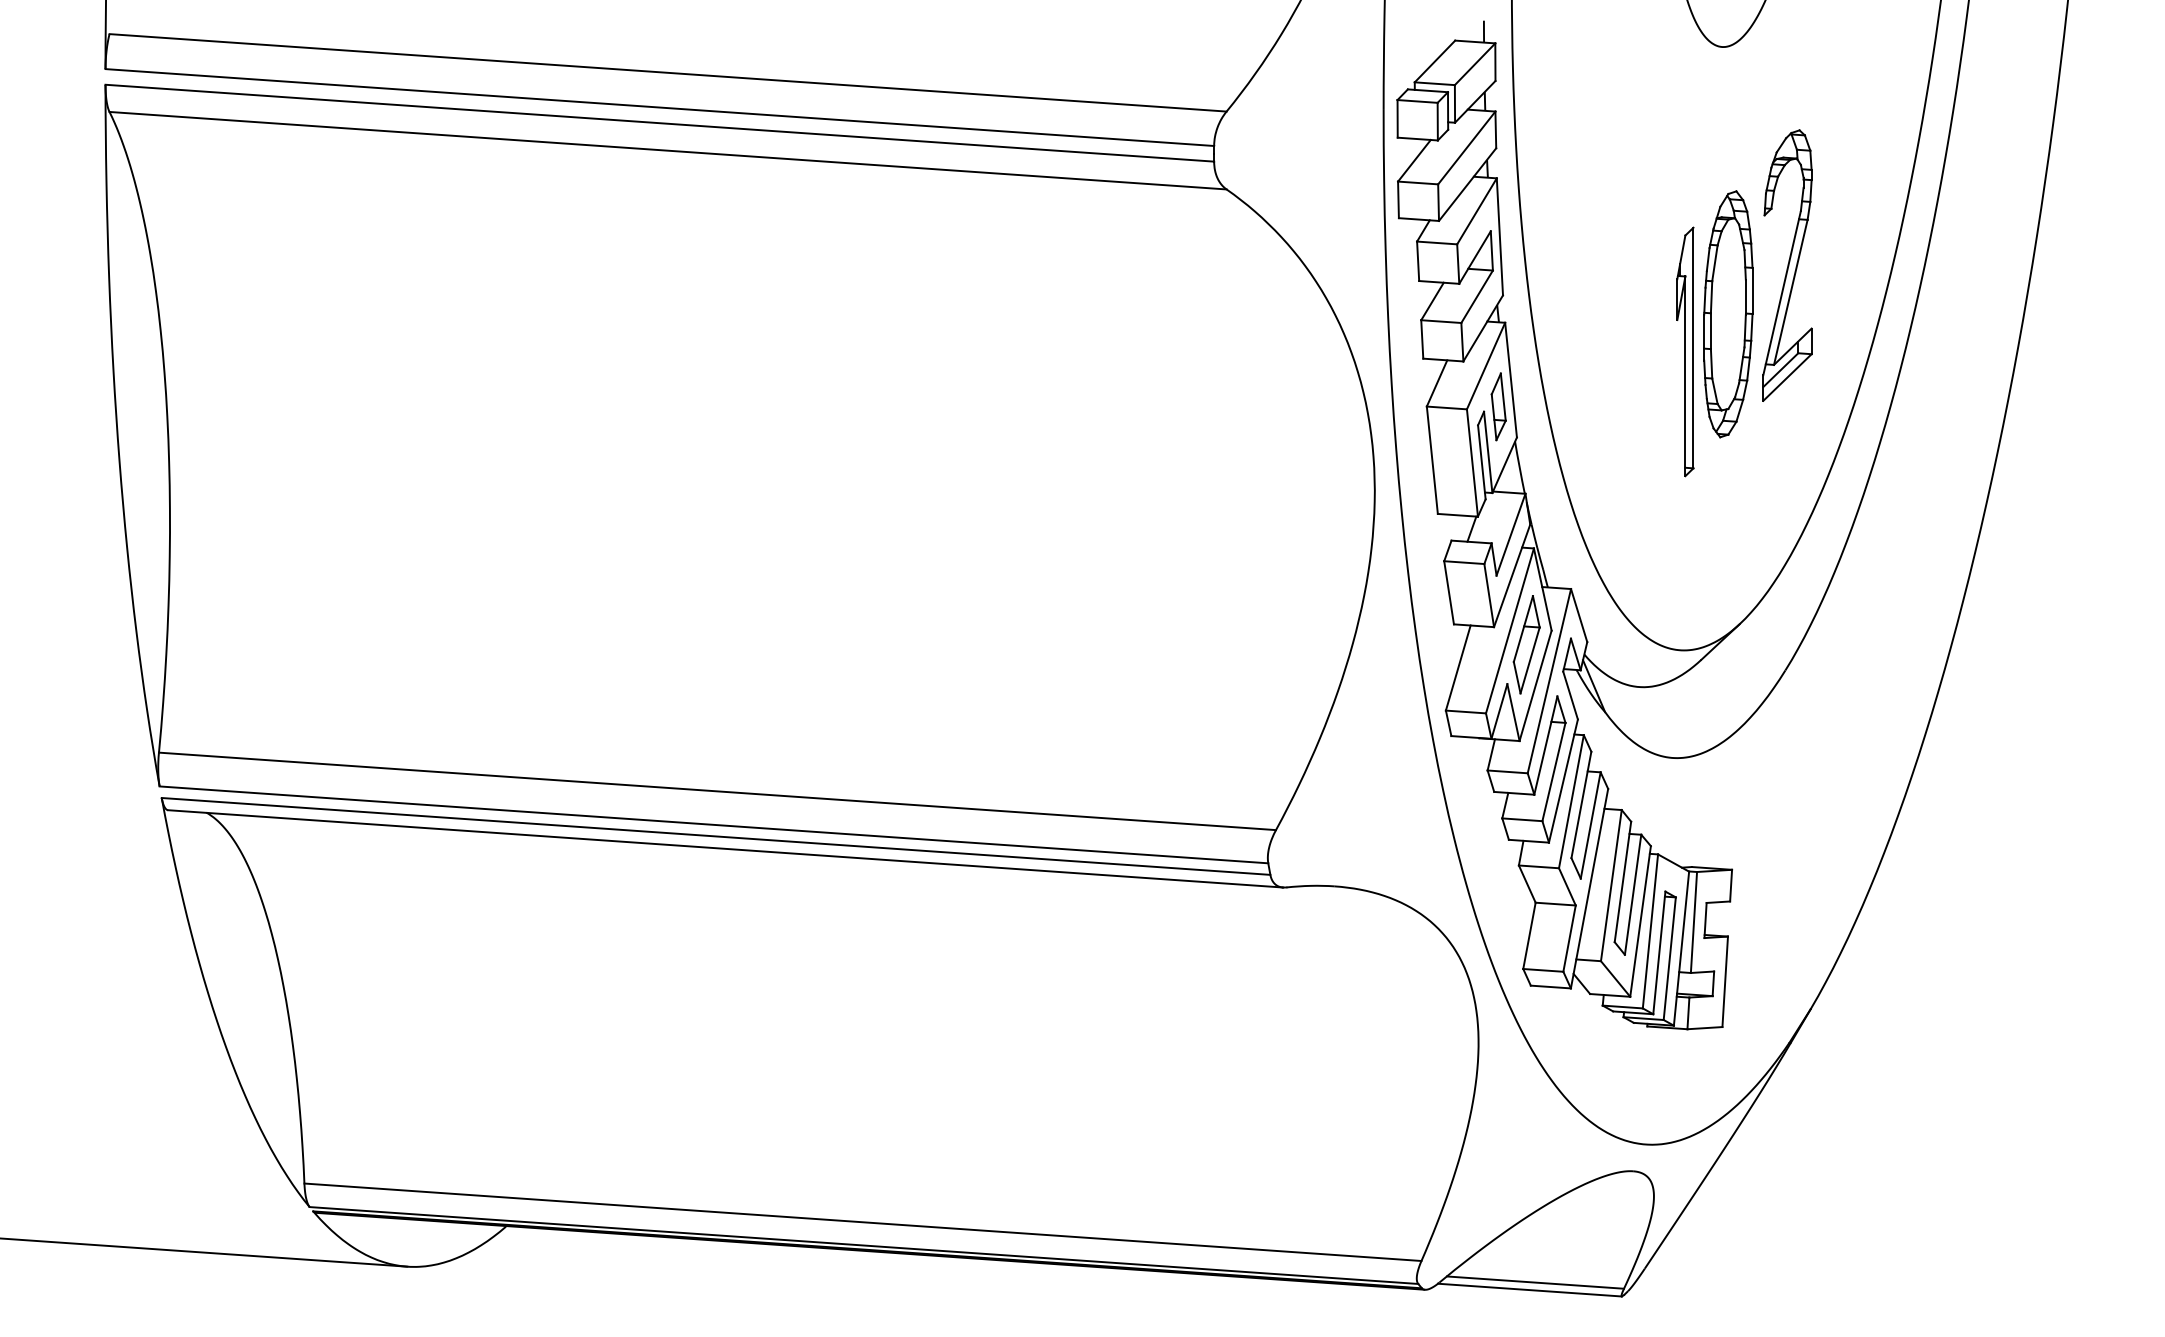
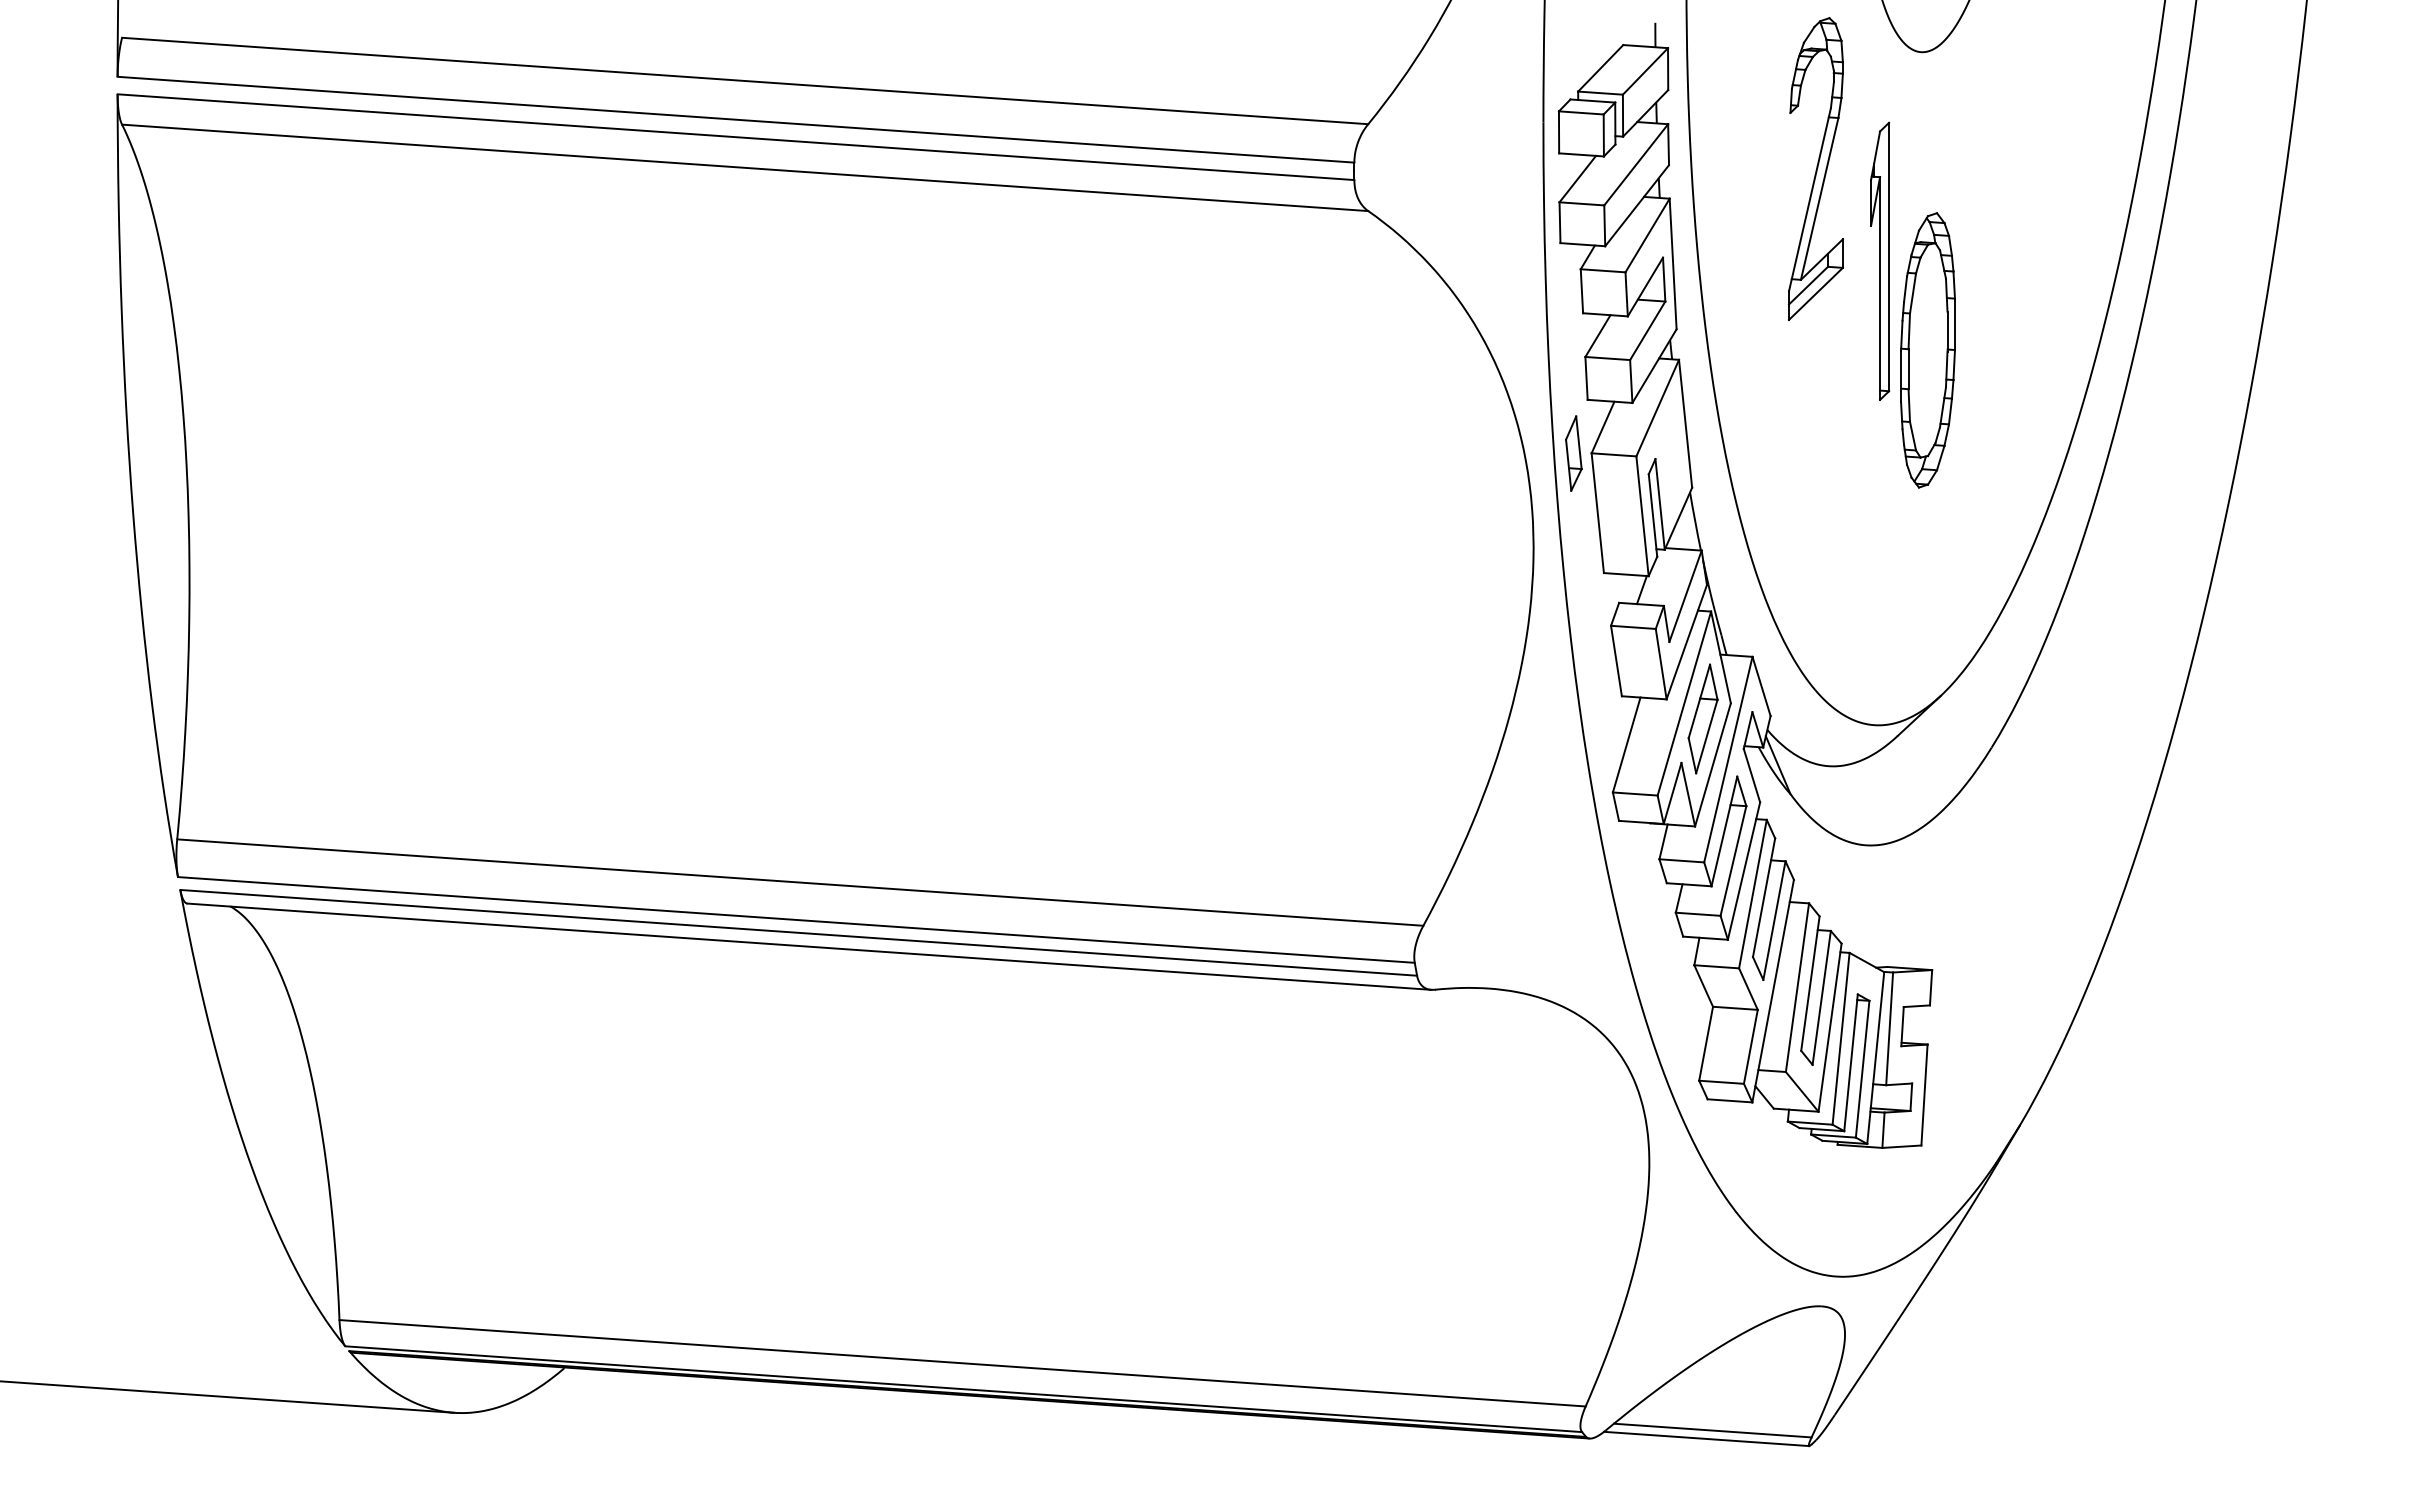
part: (1787, 265) -> (1815, 168), moved
part: (1685, 351) -> (1880, 260), moved
part: (1498, 406) -> (1573, 453), moved

